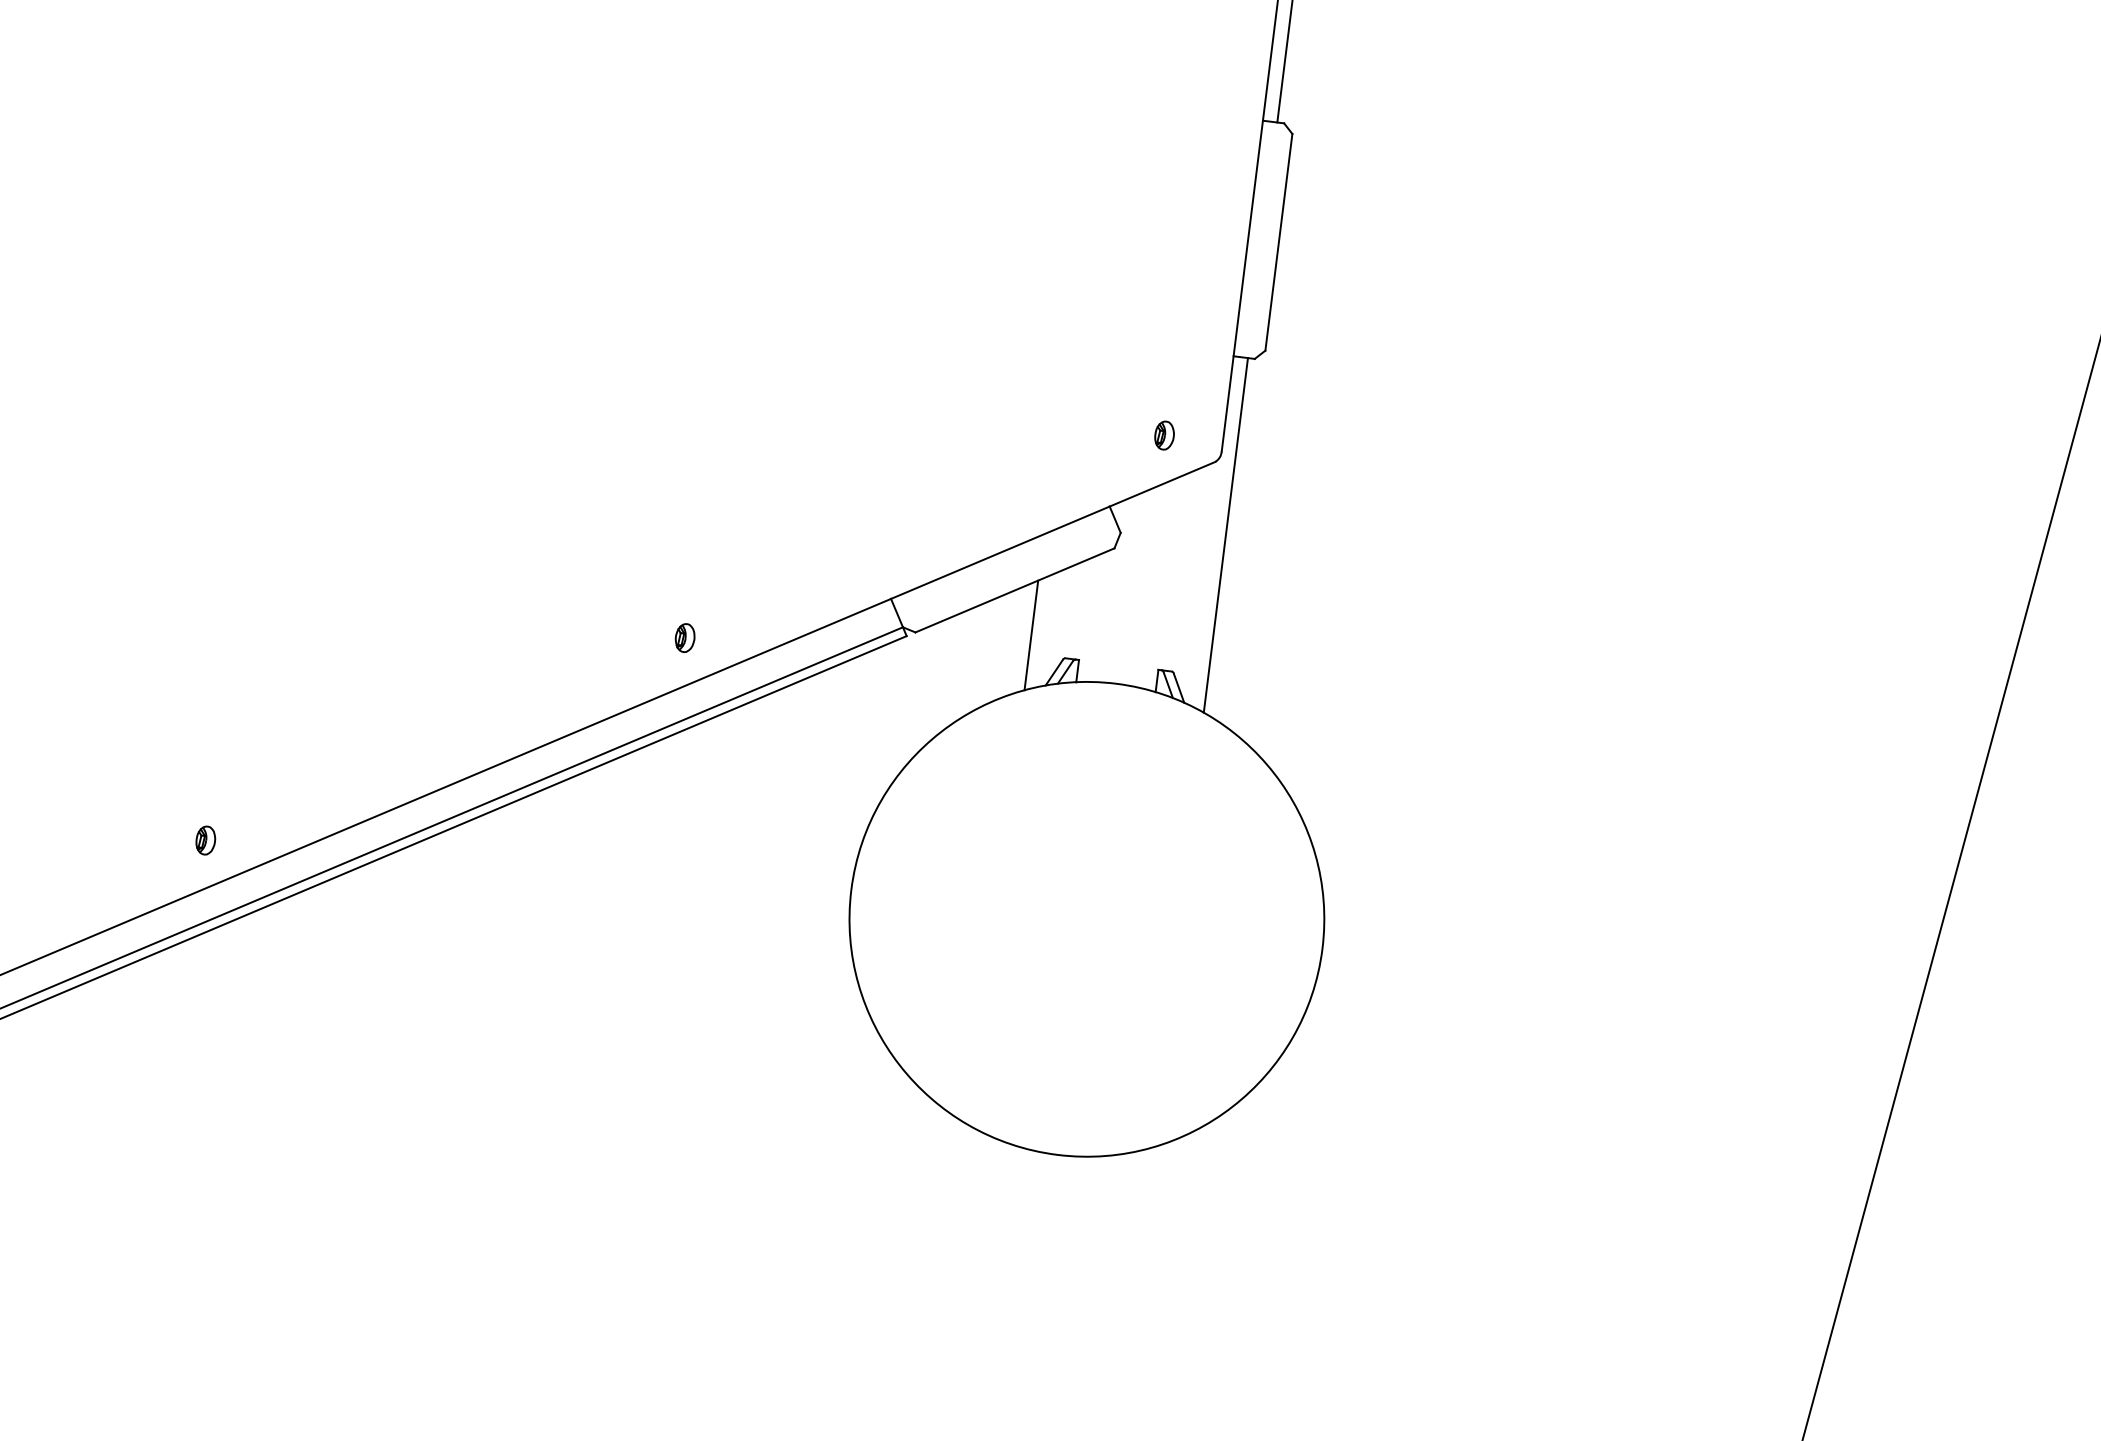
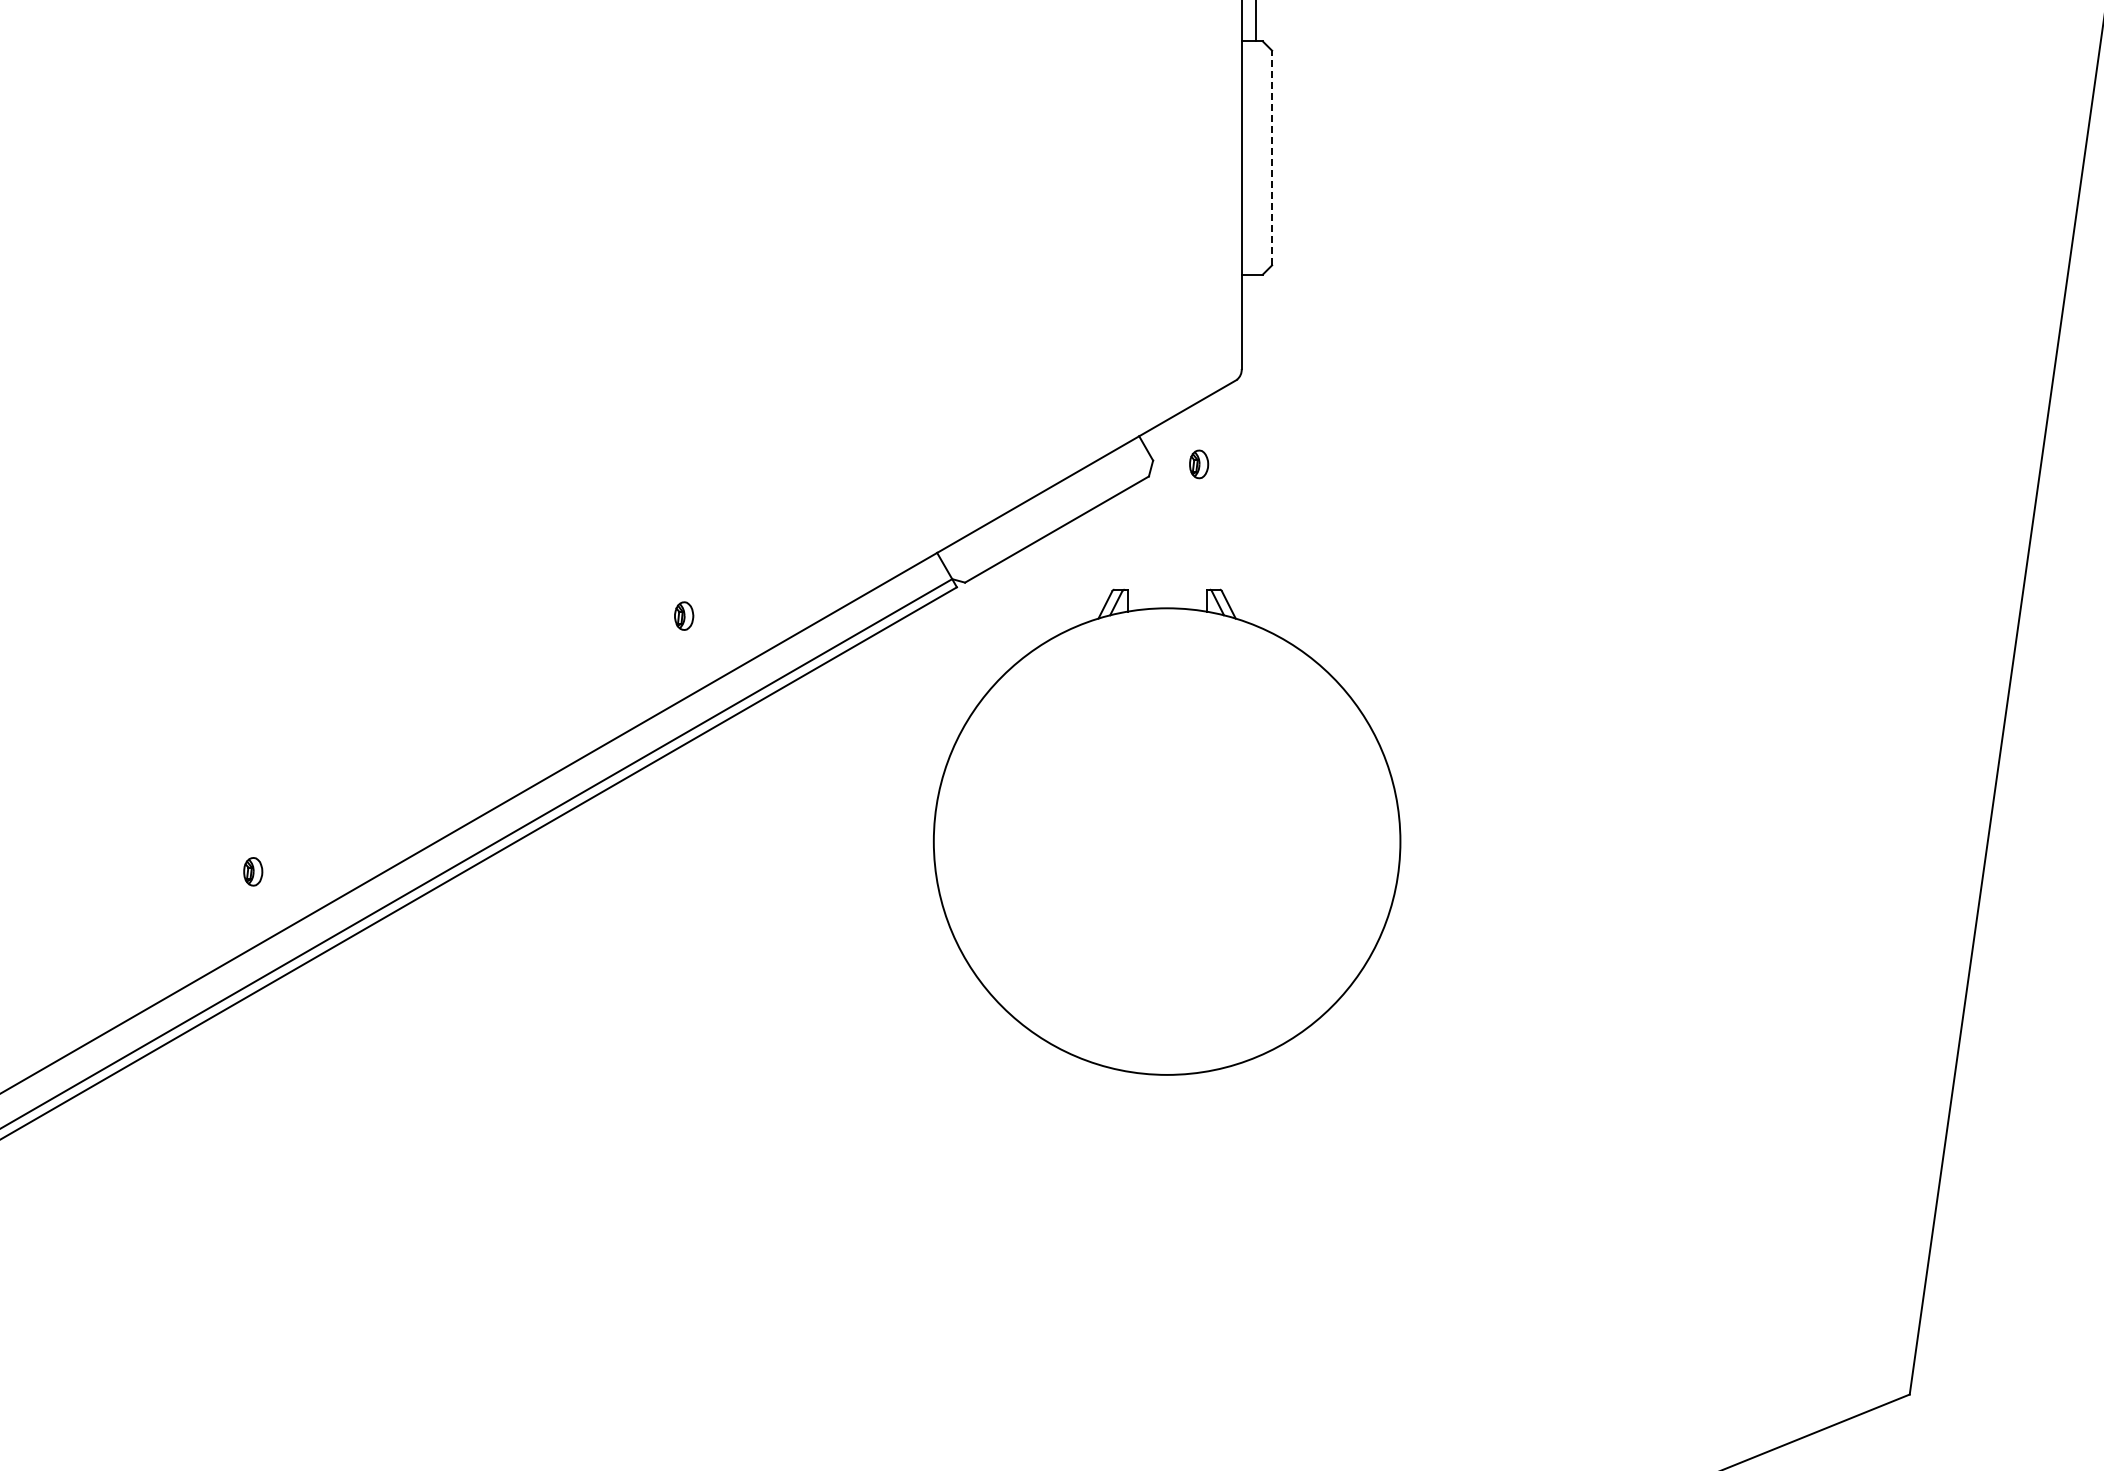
line: (1279, 241) -> (1272, 157), solid -> dashed
part: (1164, 435) -> (1199, 464), moved
line: (1226, 534) -> (1256, 449), removed
line: (1031, 635) -> (1078, 571), removed
part: (685, 637) -> (684, 615), moved
part: (206, 840) -> (253, 871), moved

